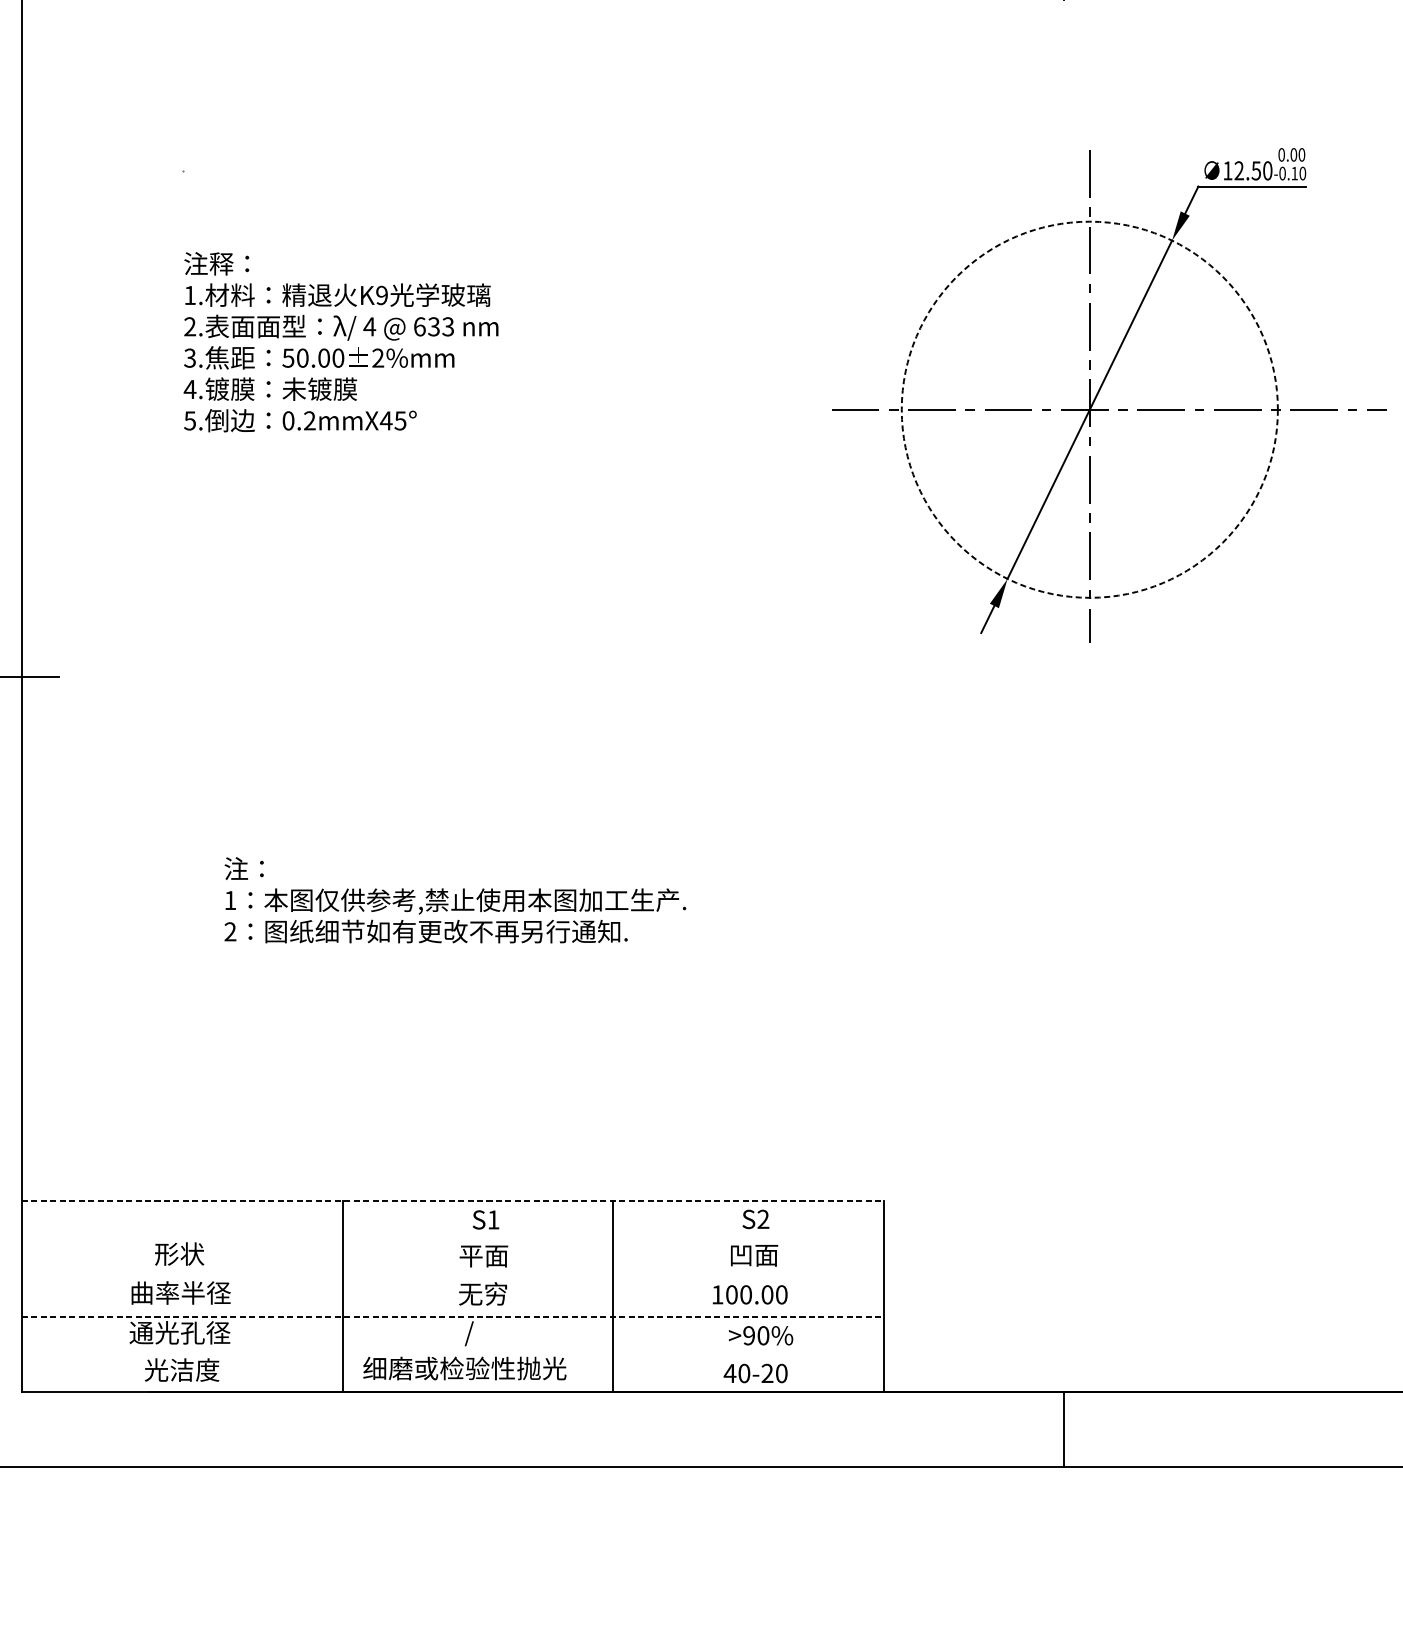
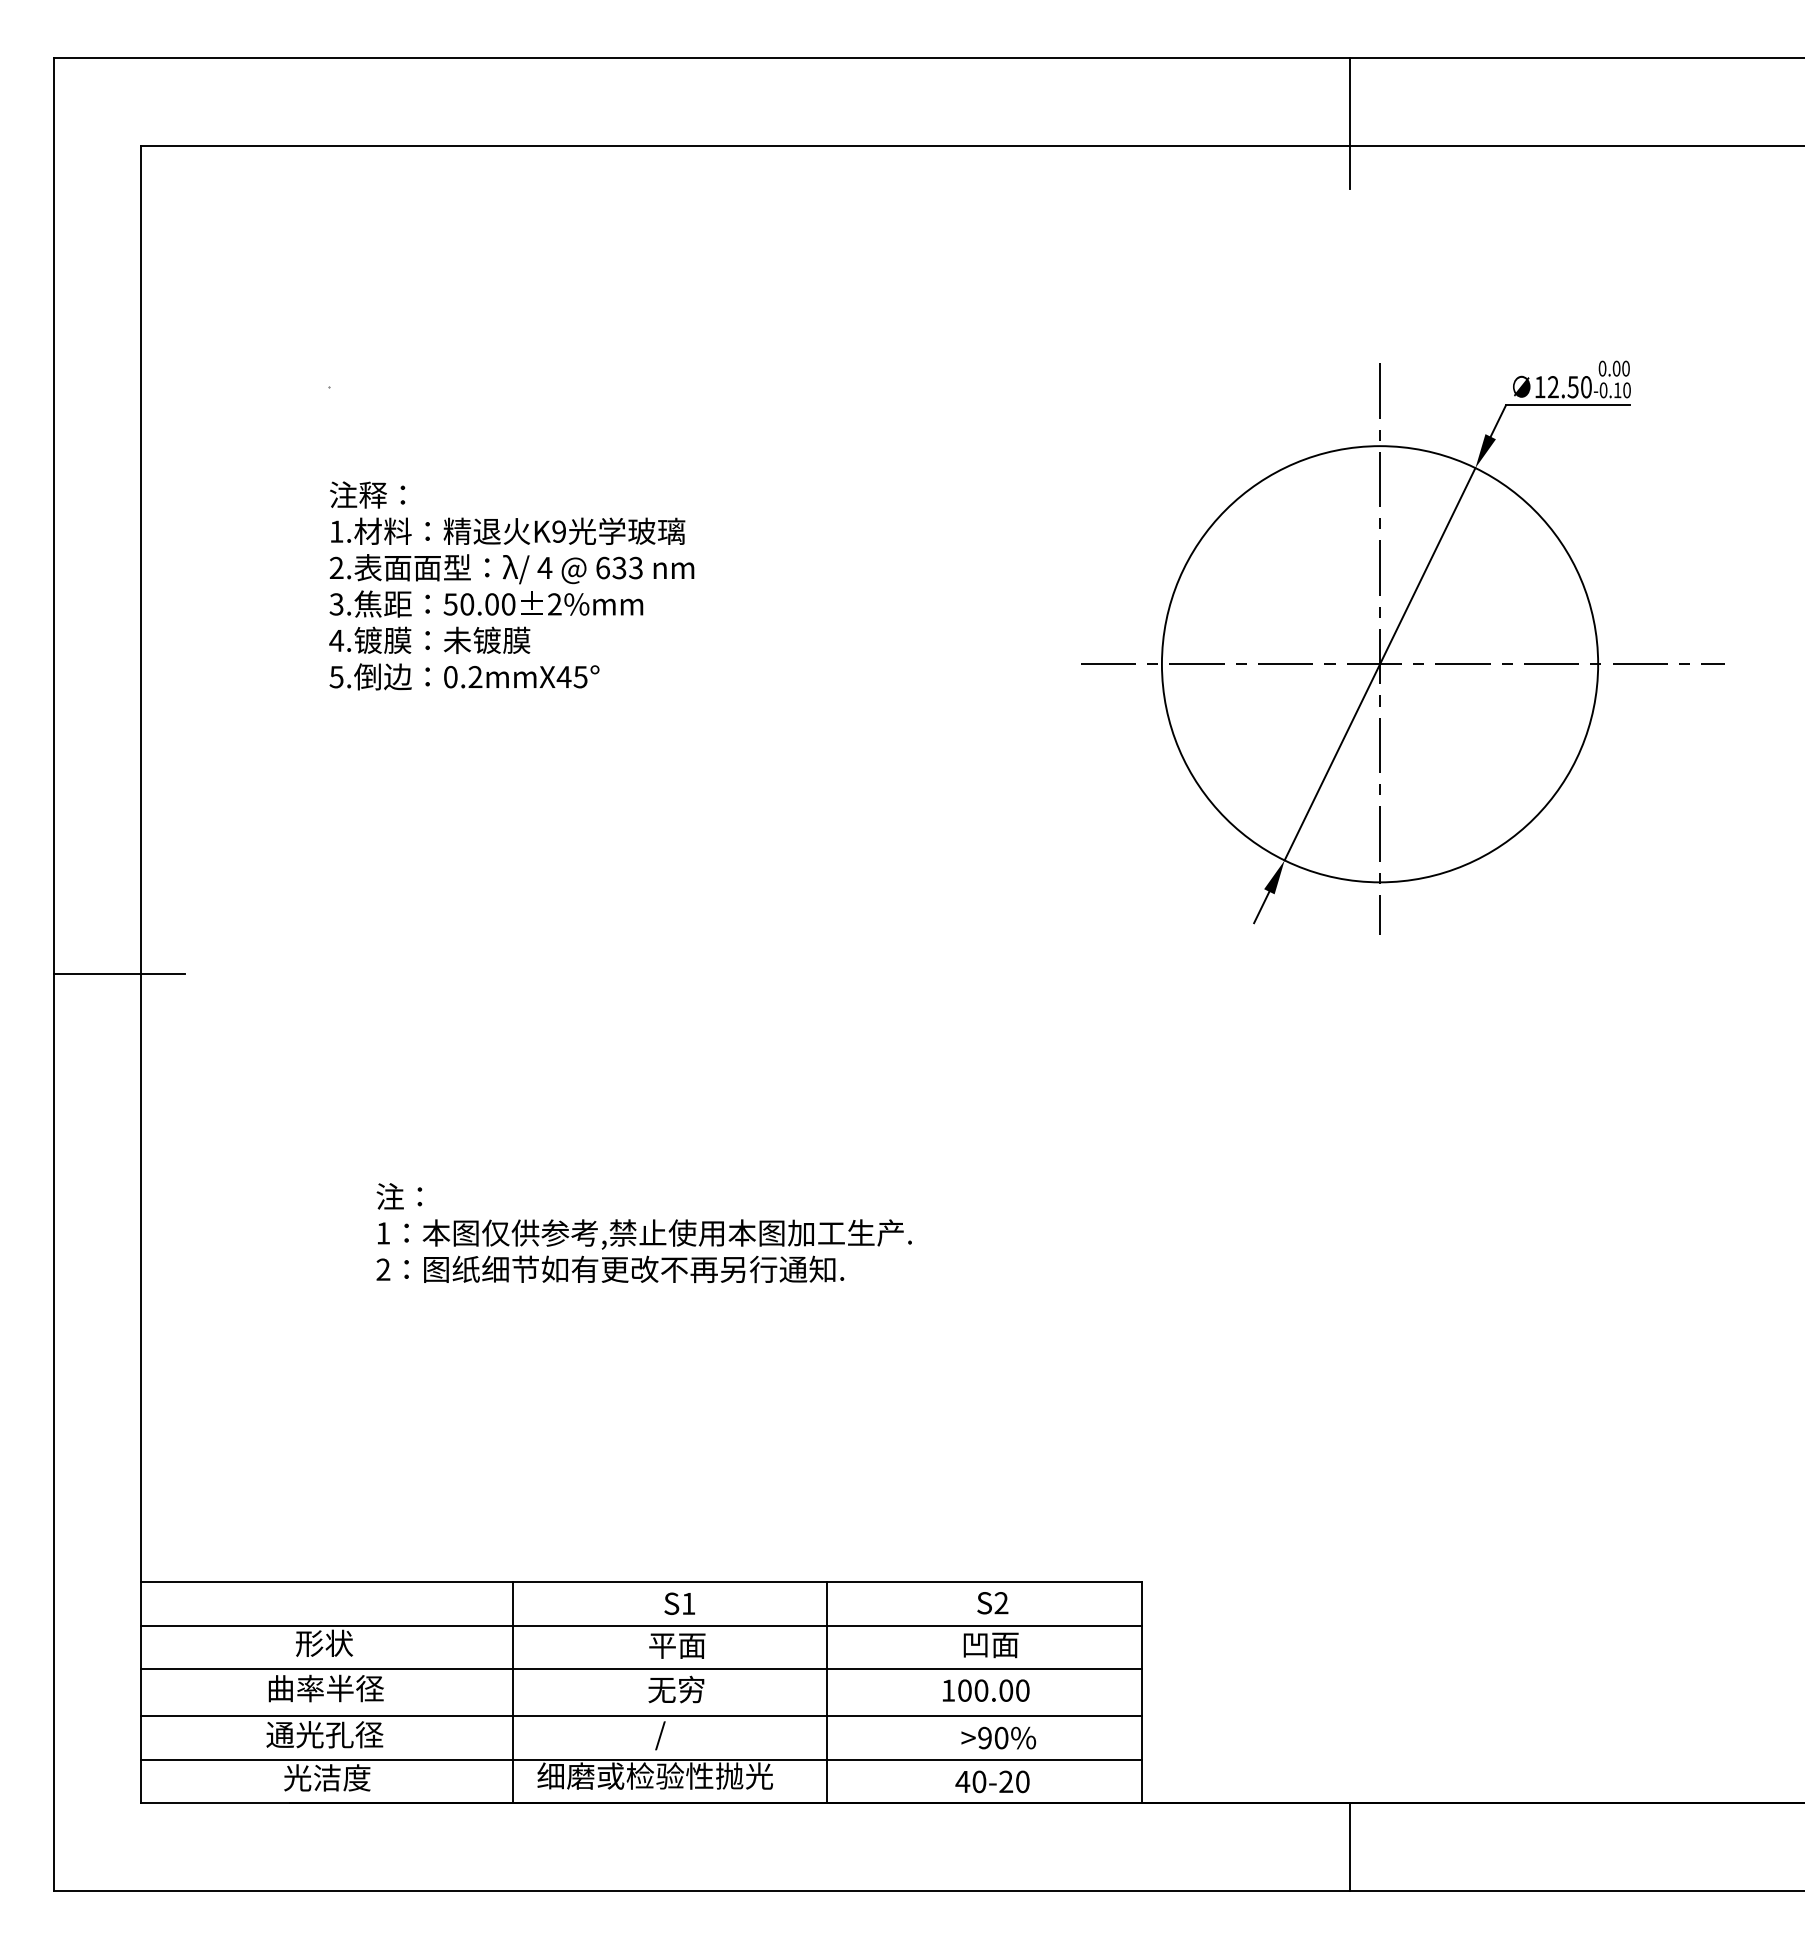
circle: (1089, 409) -> (1379, 664), dashed -> solid
line: (452, 1201) -> (641, 1582), dashed -> solid
line: (452, 1238) -> (641, 1625), added
line: (452, 1275) -> (641, 1668), added
line: (452, 1317) -> (641, 1716), dashed -> solid
line: (452, 1354) -> (641, 1759), added

